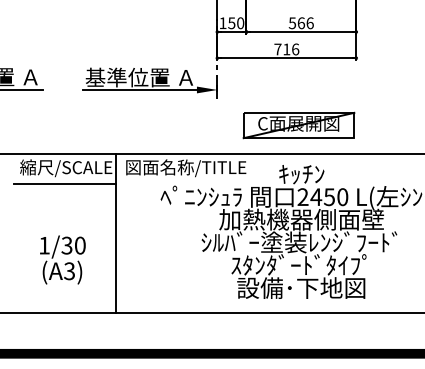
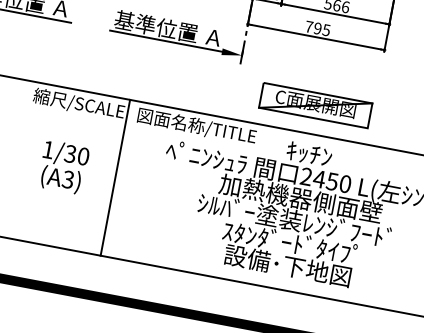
text: (291, 49) -> (322, 29), 716 -> 795
line: (64, 184) -> (74, 120), removed
text: (62, 259) -> (63, 166), moved

